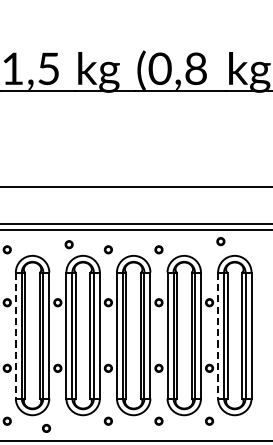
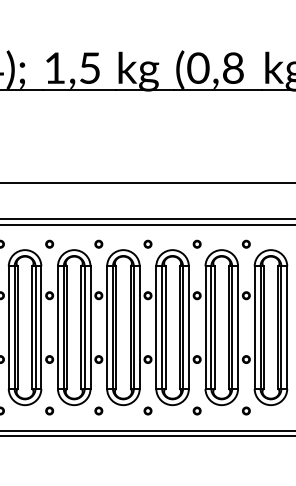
part: (220, 240) -> (246, 243), moved
part: (68, 243) -> (98, 243), moved
line: (15, 336) -> (57, 328), dashed -> solid
line: (217, 336) -> (254, 328), dashed -> solid
part: (46, 427) -> (98, 410), moved

